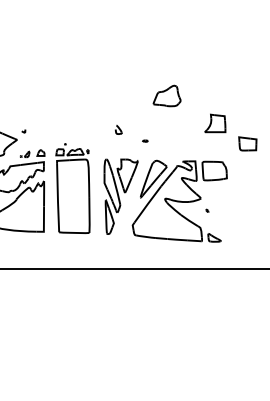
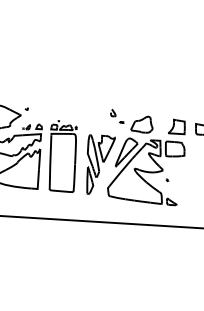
part: (166, 95) -> (141, 123), moved
part: (215, 123) -> (177, 126), moved
part: (118, 129) -> (113, 112), moved

